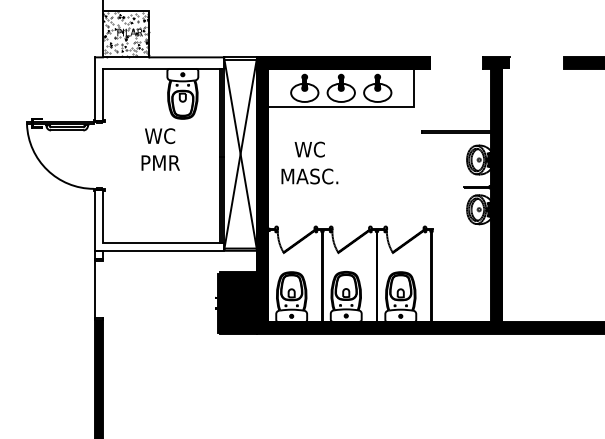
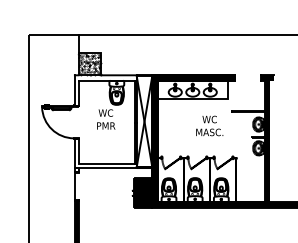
text: (309, 162) -> (209, 125), moved

